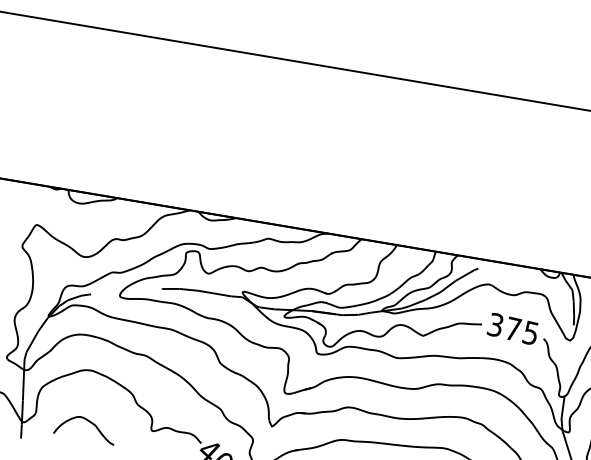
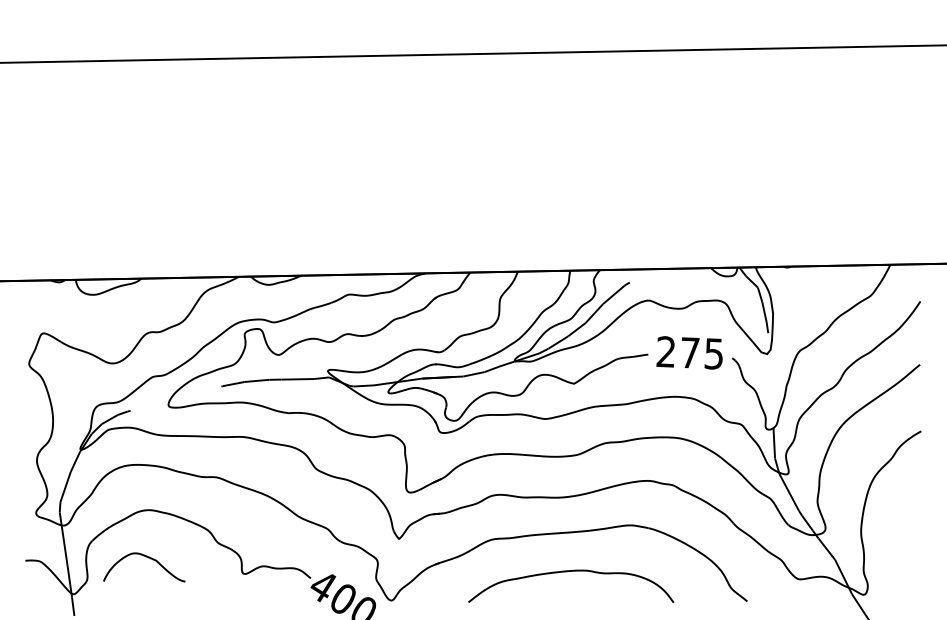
text: (495, 324) -> (665, 351), 375 -> 275
curve: (89, 422) -> (148, 558), moved

